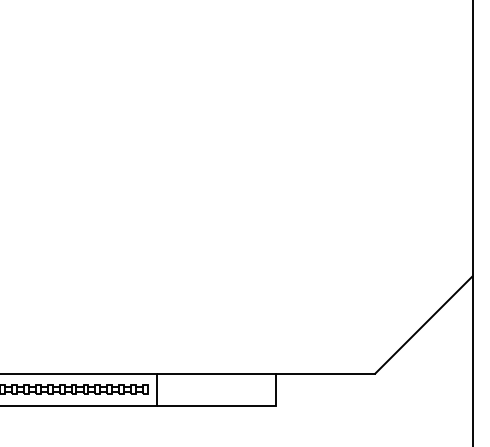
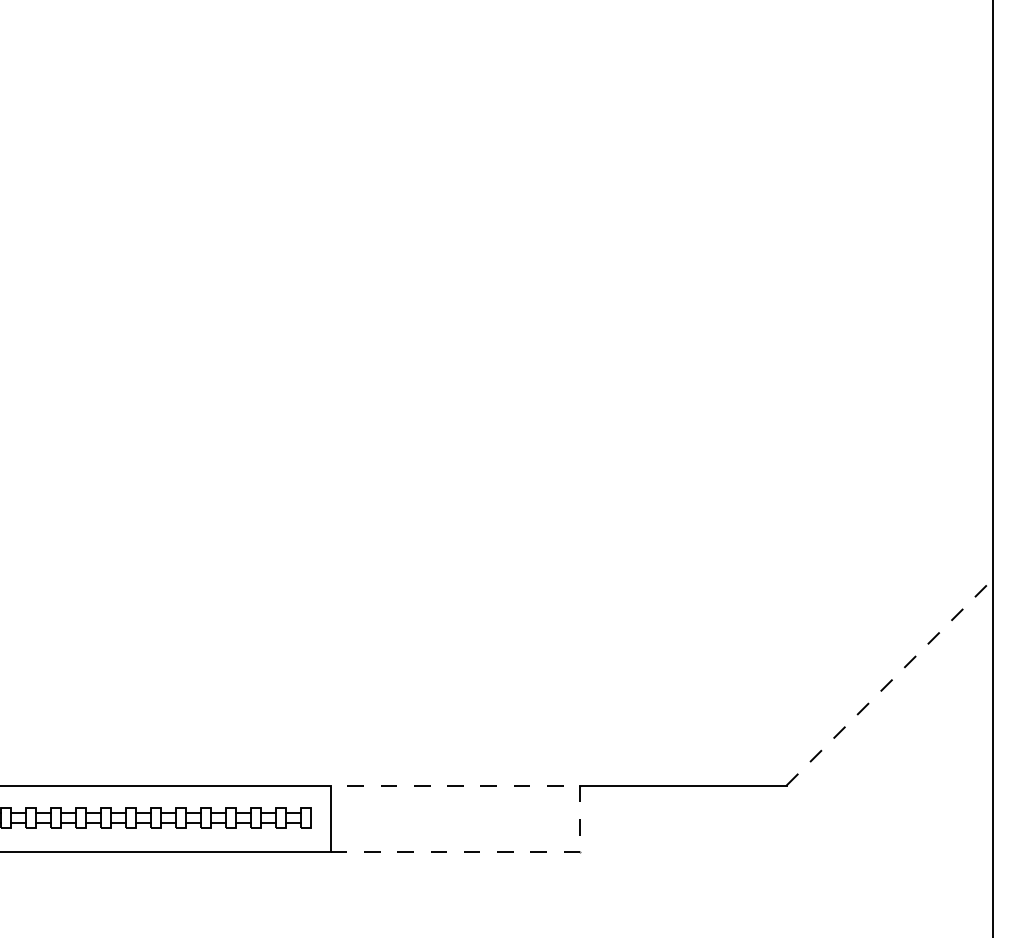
line: (424, 324) -> (891, 681), solid -> dashed
line: (276, 390) -> (580, 819), solid -> dashed

